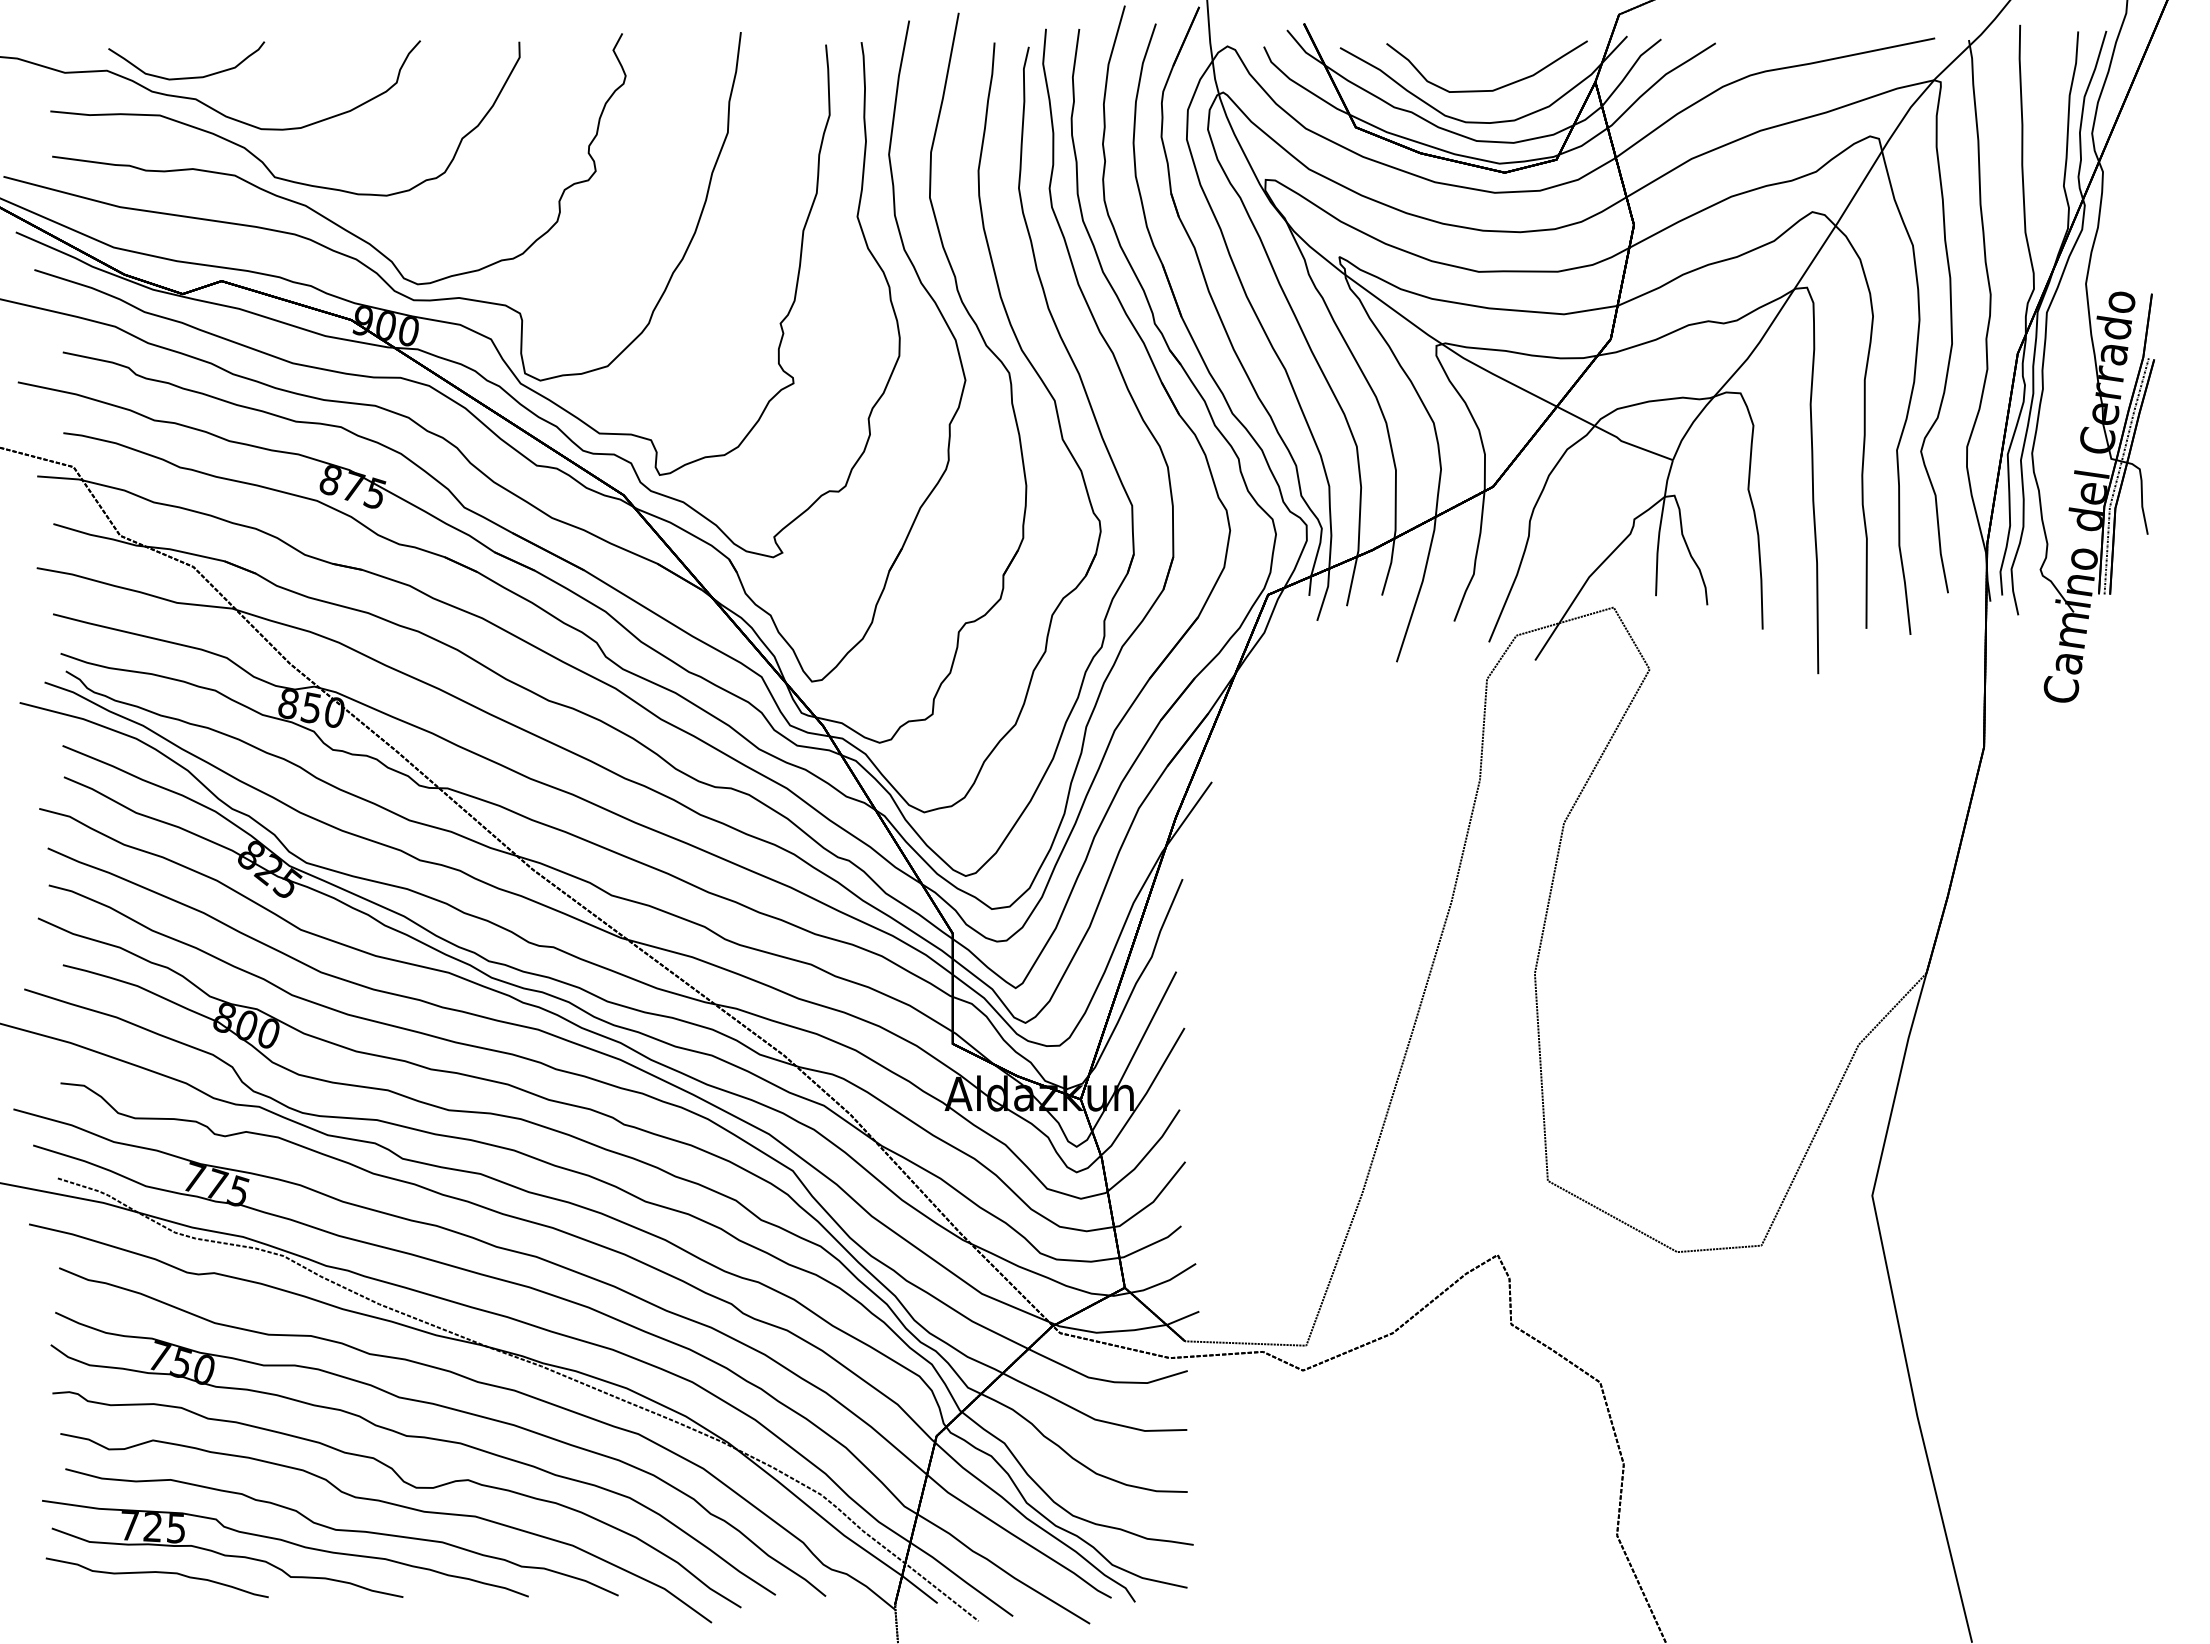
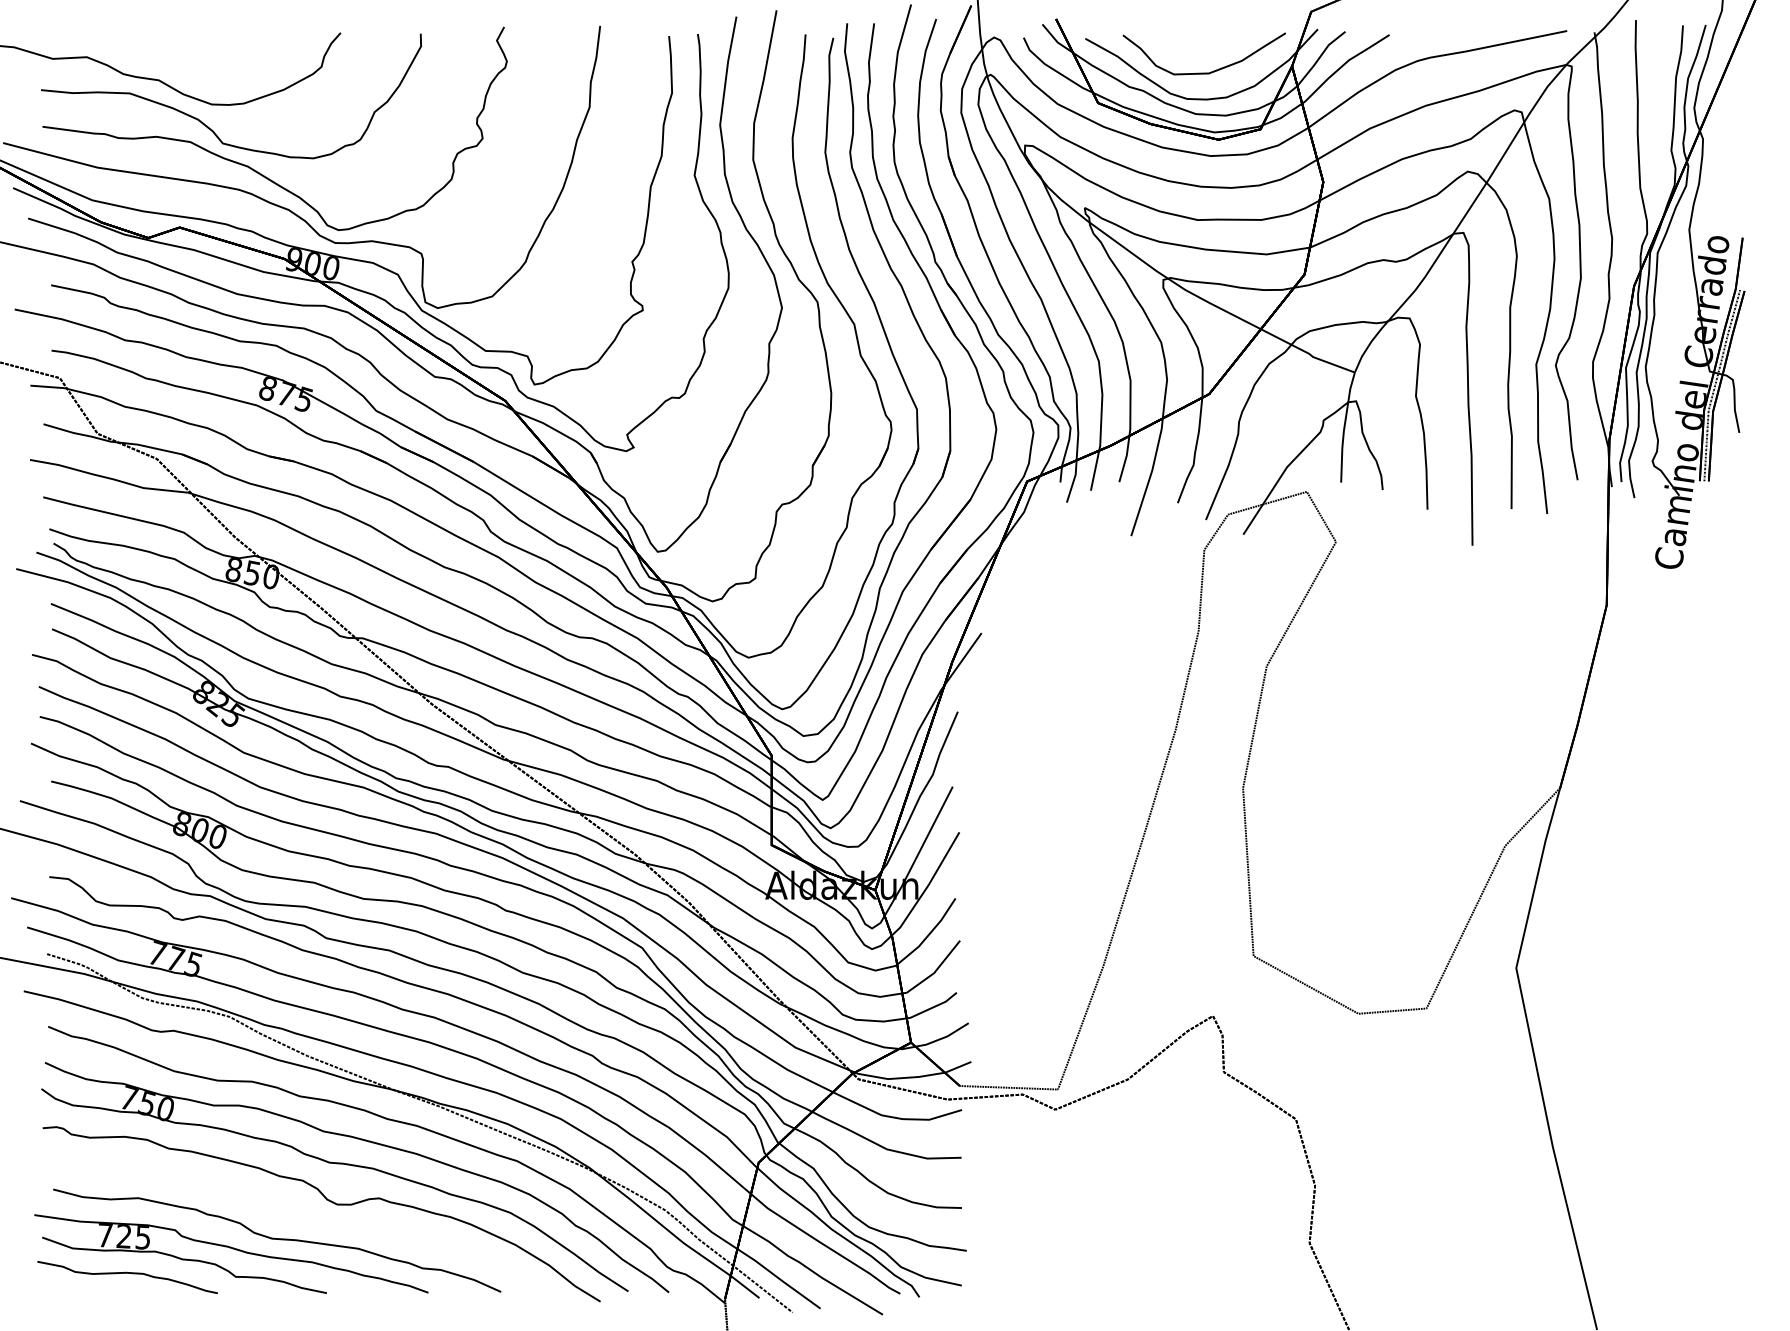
curve: (186, 77) -> (151, 62), removed
part: (393, 1505) -> (318, 1218), removed

